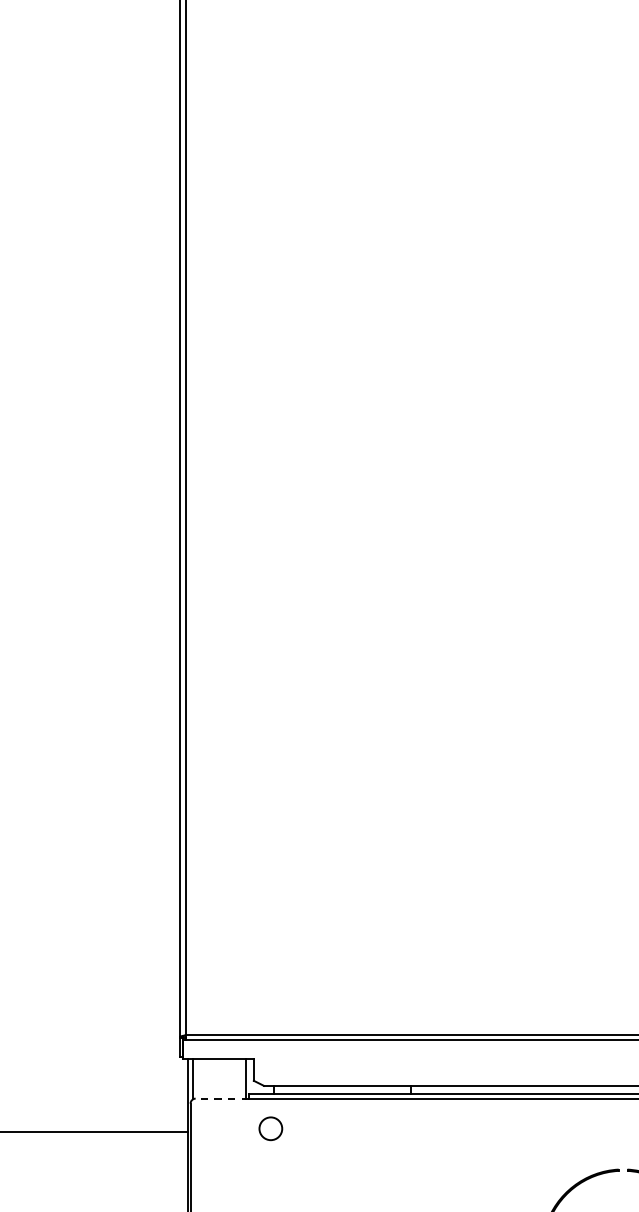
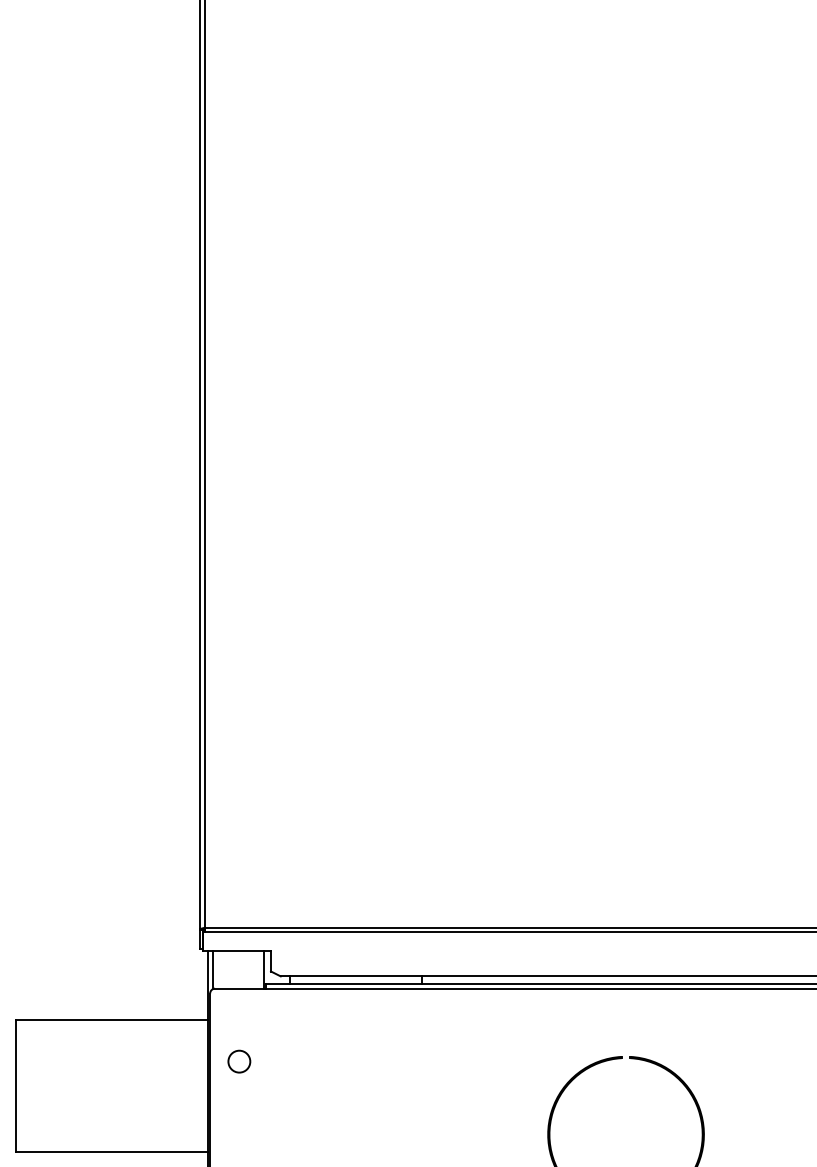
line: (222, 1098) -> (240, 988), dashed -> solid
circle: (270, 1128) -> (239, 1061), moved

